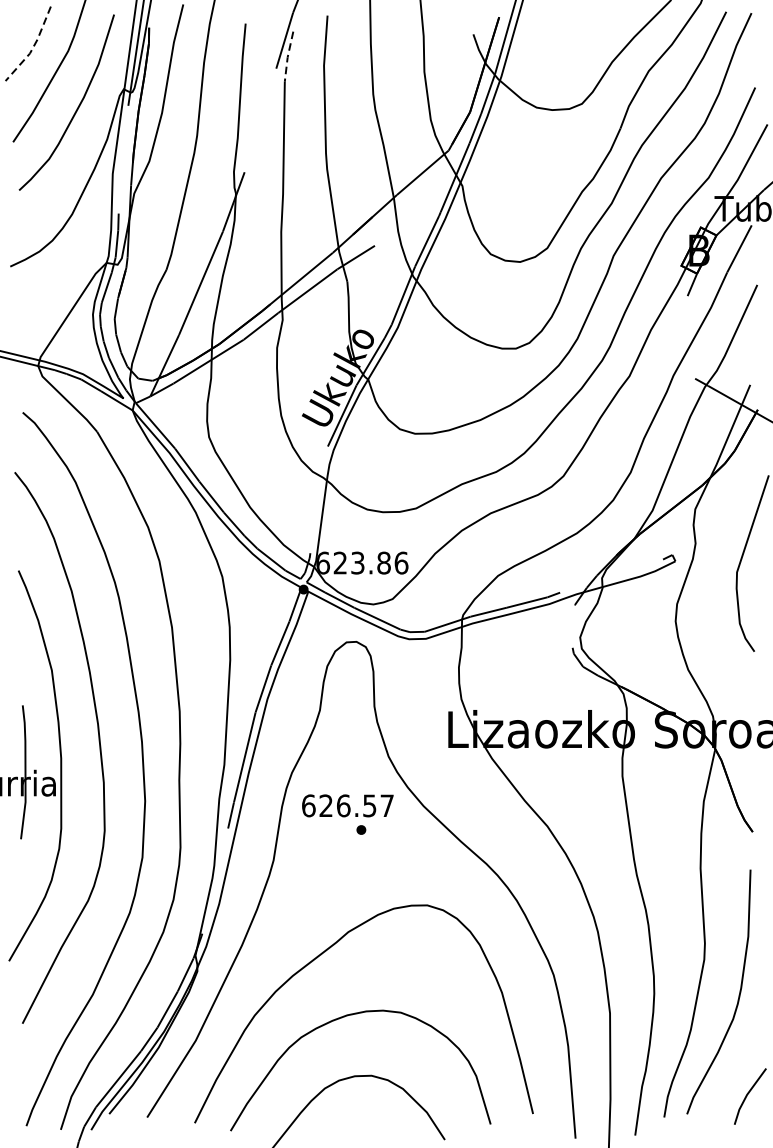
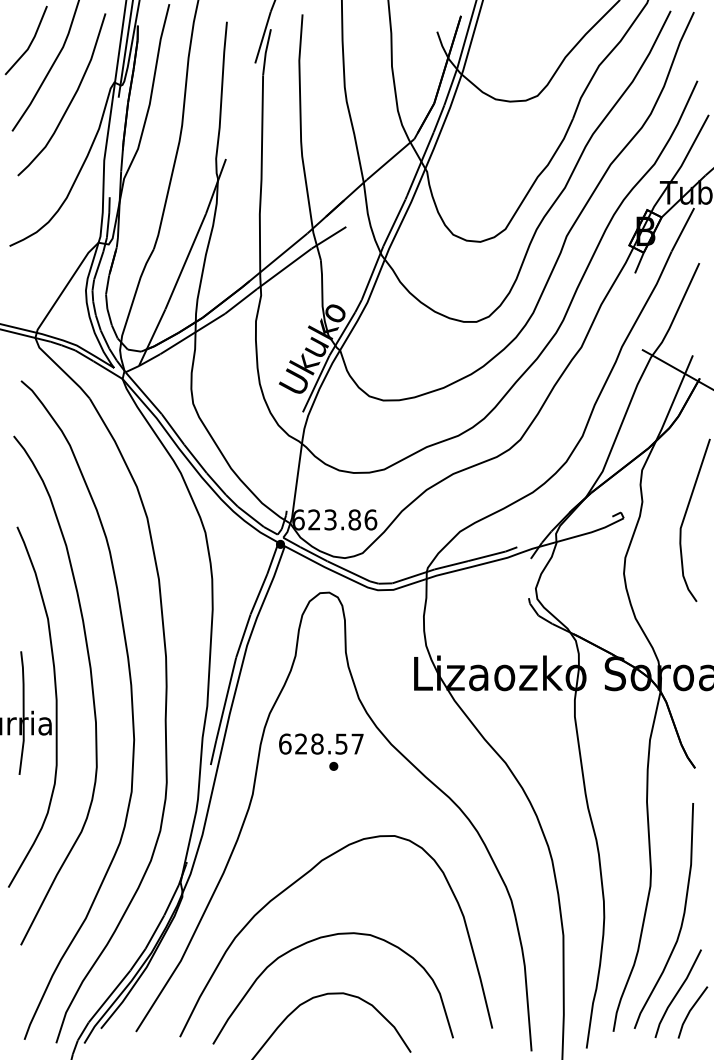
line: (33, 47) -> (31, 43), dashed -> solid
line: (287, 56) -> (265, 52), dashed -> solid
text: (343, 805) -> (317, 743), 626.57 -> 628.57
line: (733, 1075) -> (677, 993), added

